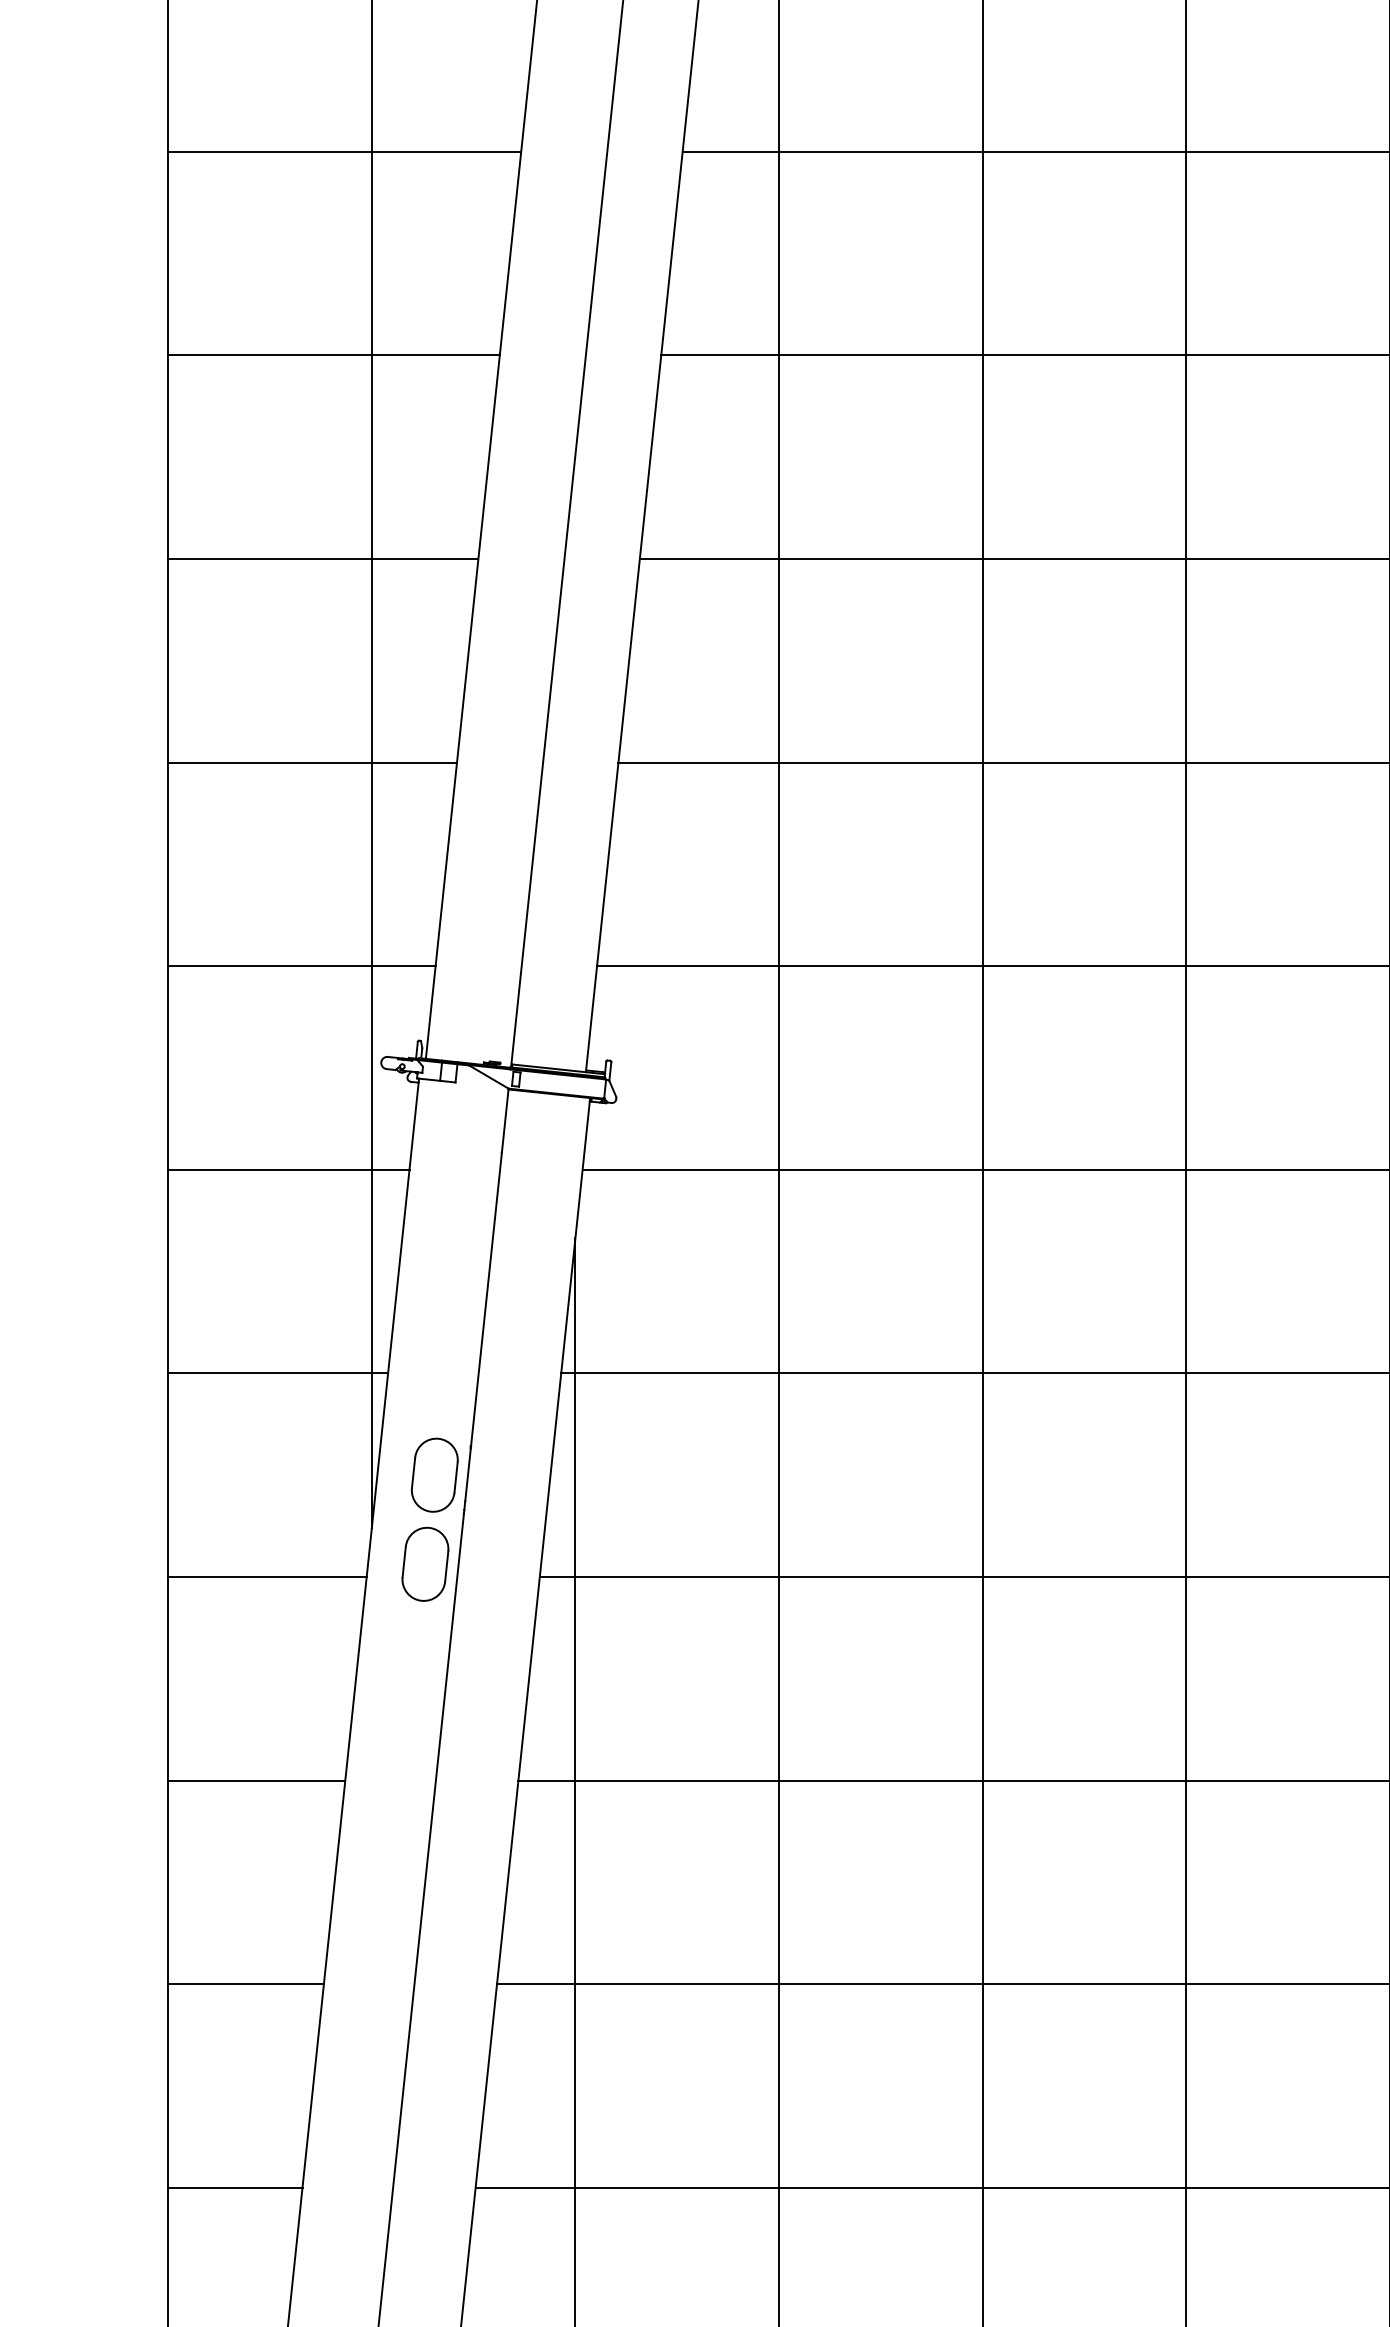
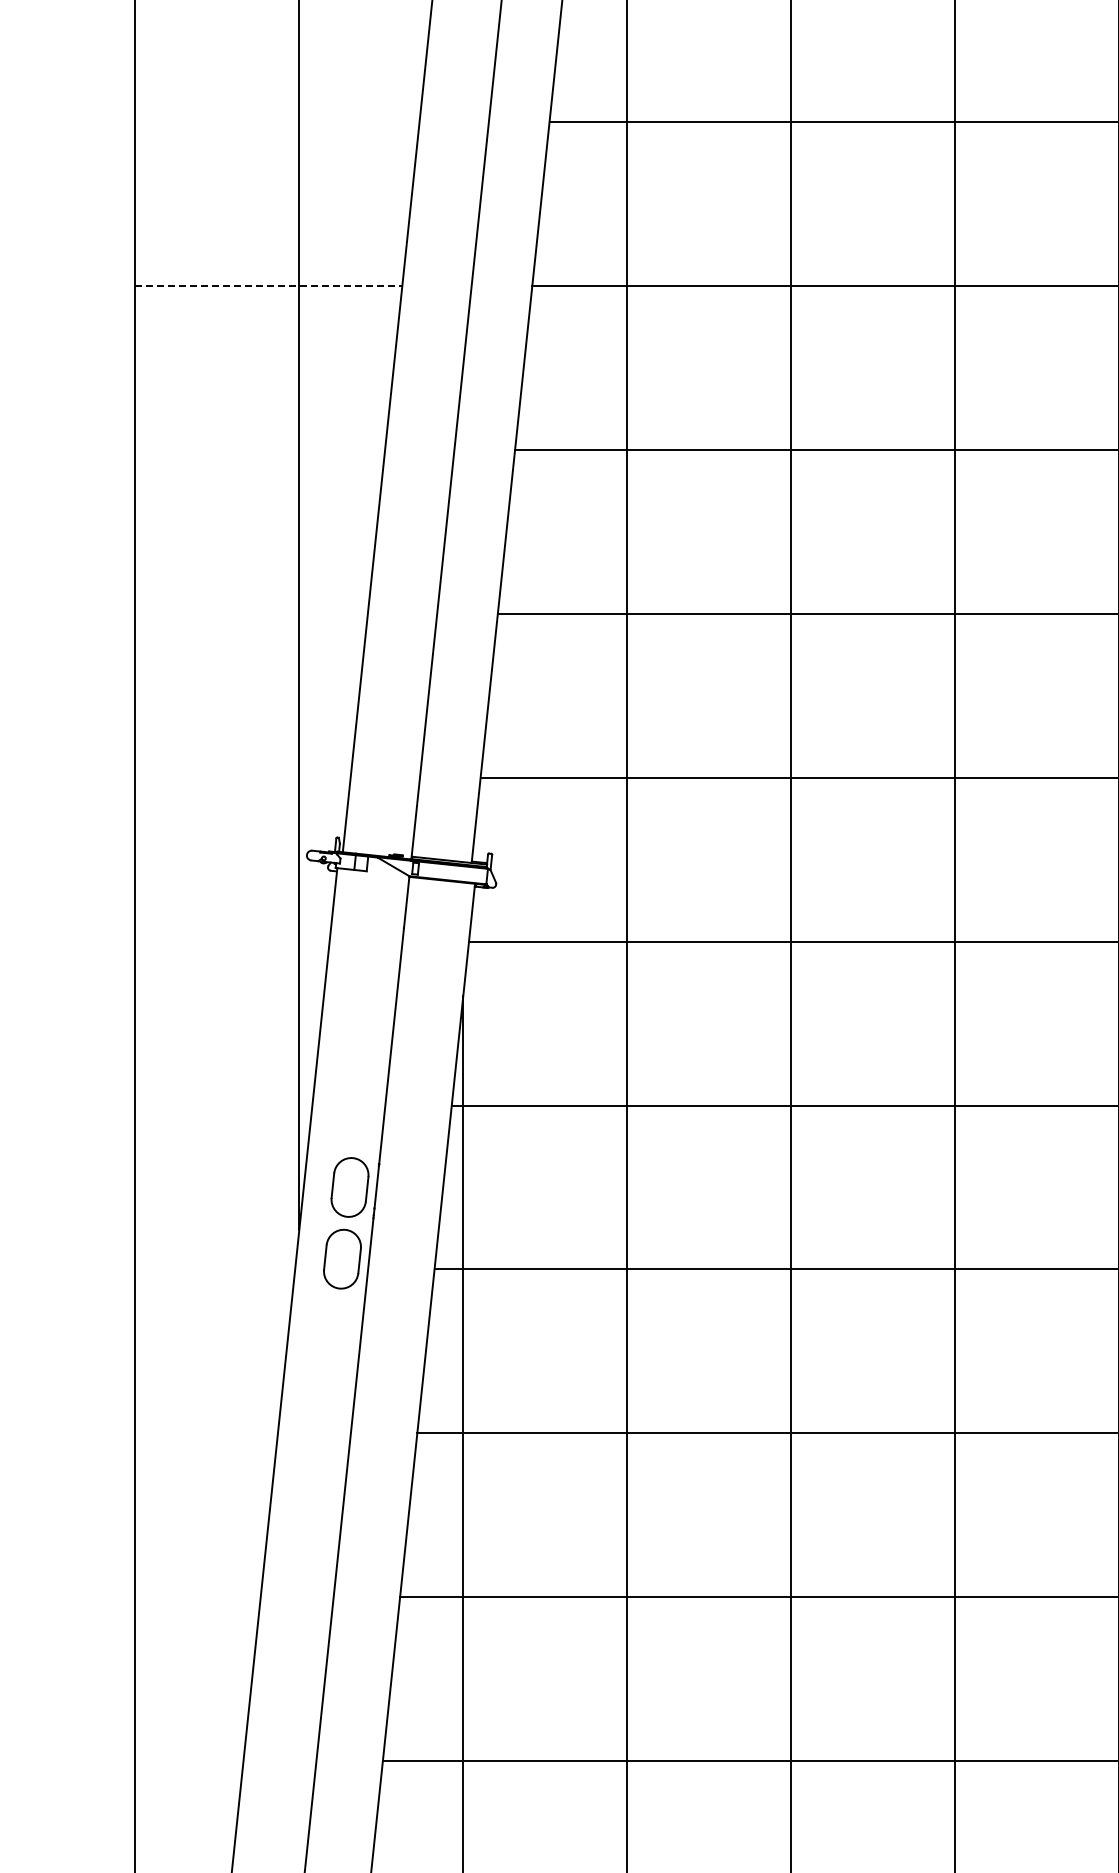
line: (344, 151) -> (277, 121), removed
line: (334, 354) -> (269, 285), solid -> dashed
line: (323, 558) -> (260, 449), removed
line: (312, 762) -> (251, 613), removed
line: (301, 966) -> (242, 777), removed
line: (288, 1169) -> (232, 941), removed
line: (277, 1373) -> (223, 1105), removed
line: (267, 1577) -> (215, 1269), removed
line: (256, 1780) -> (206, 1433), removed
line: (245, 1984) -> (197, 1597), removed
line: (235, 2188) -> (189, 1761), removed

